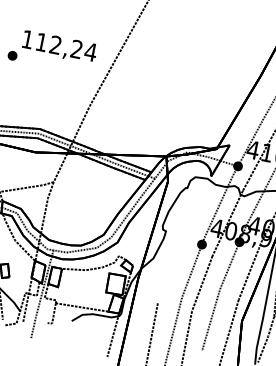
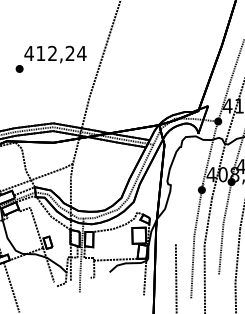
text: (26, 39) -> (28, 53), 112,24 -> 412,24

